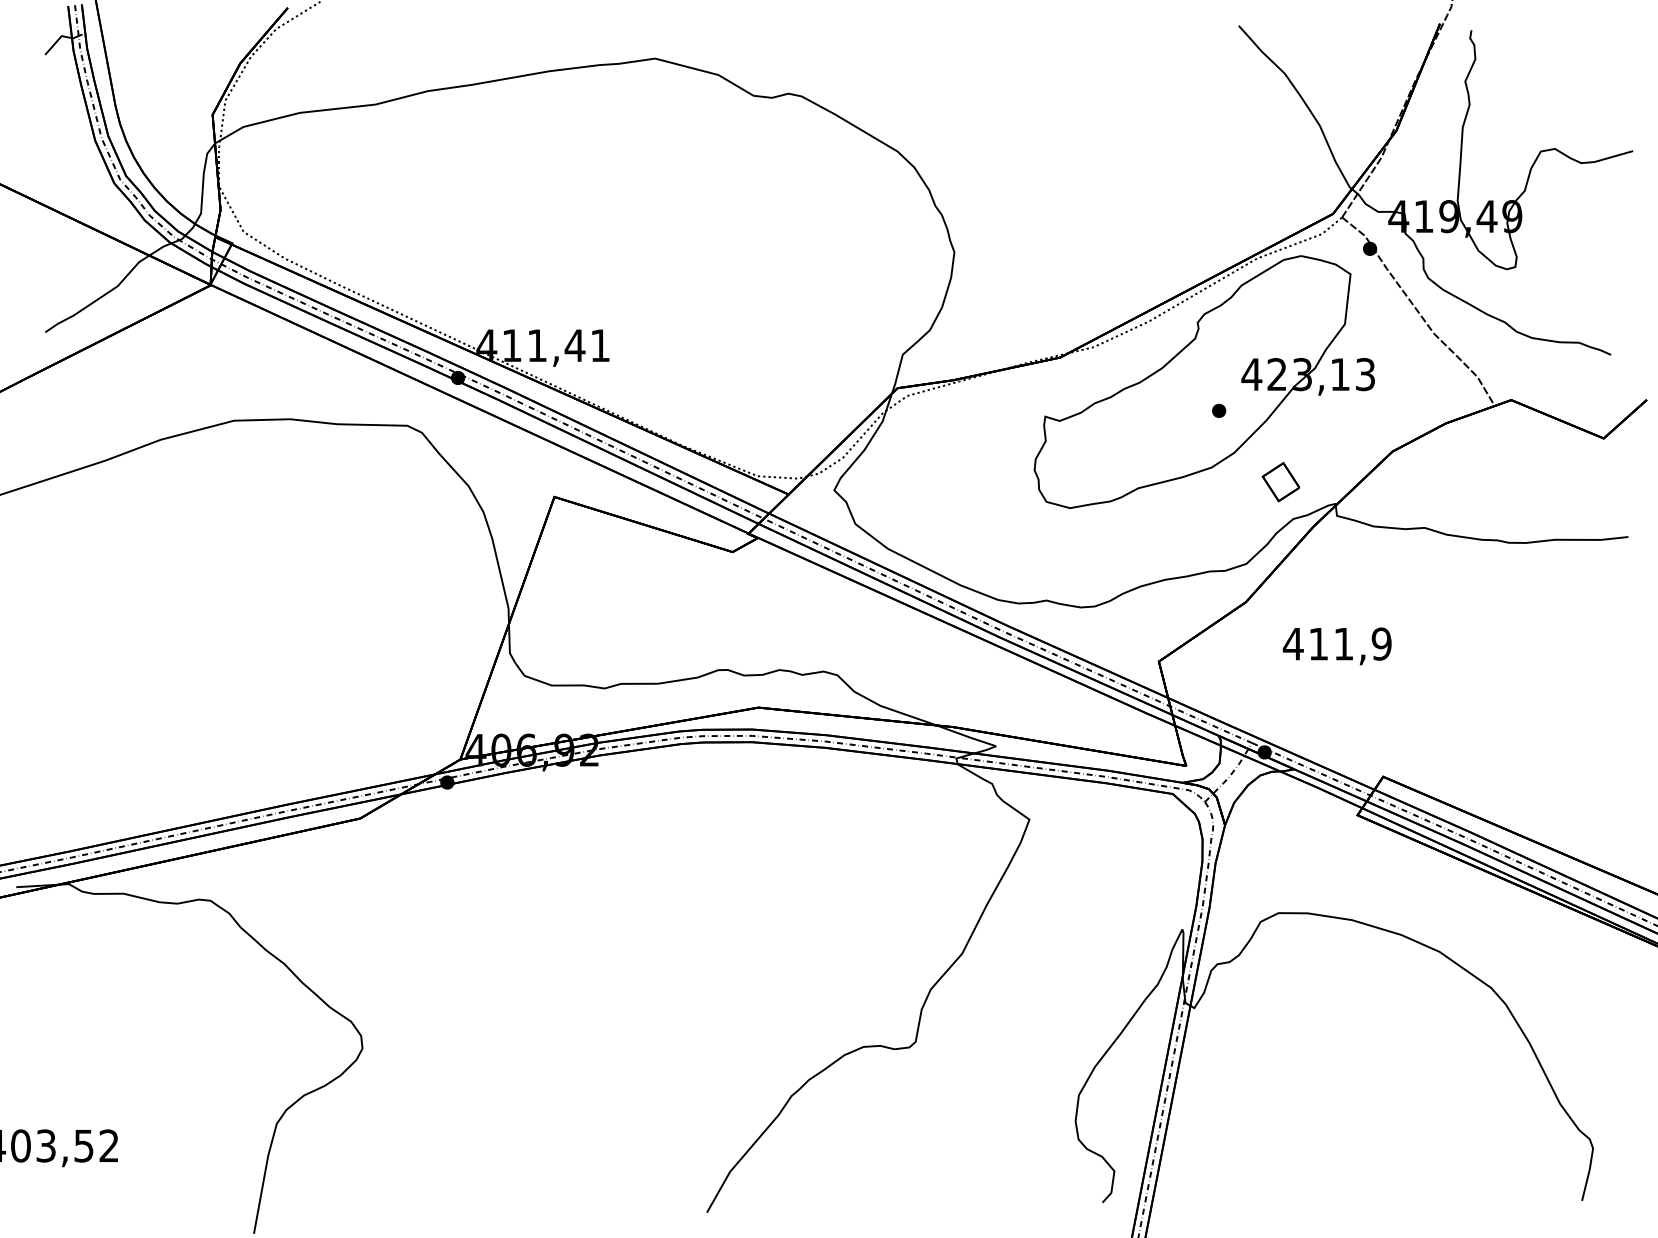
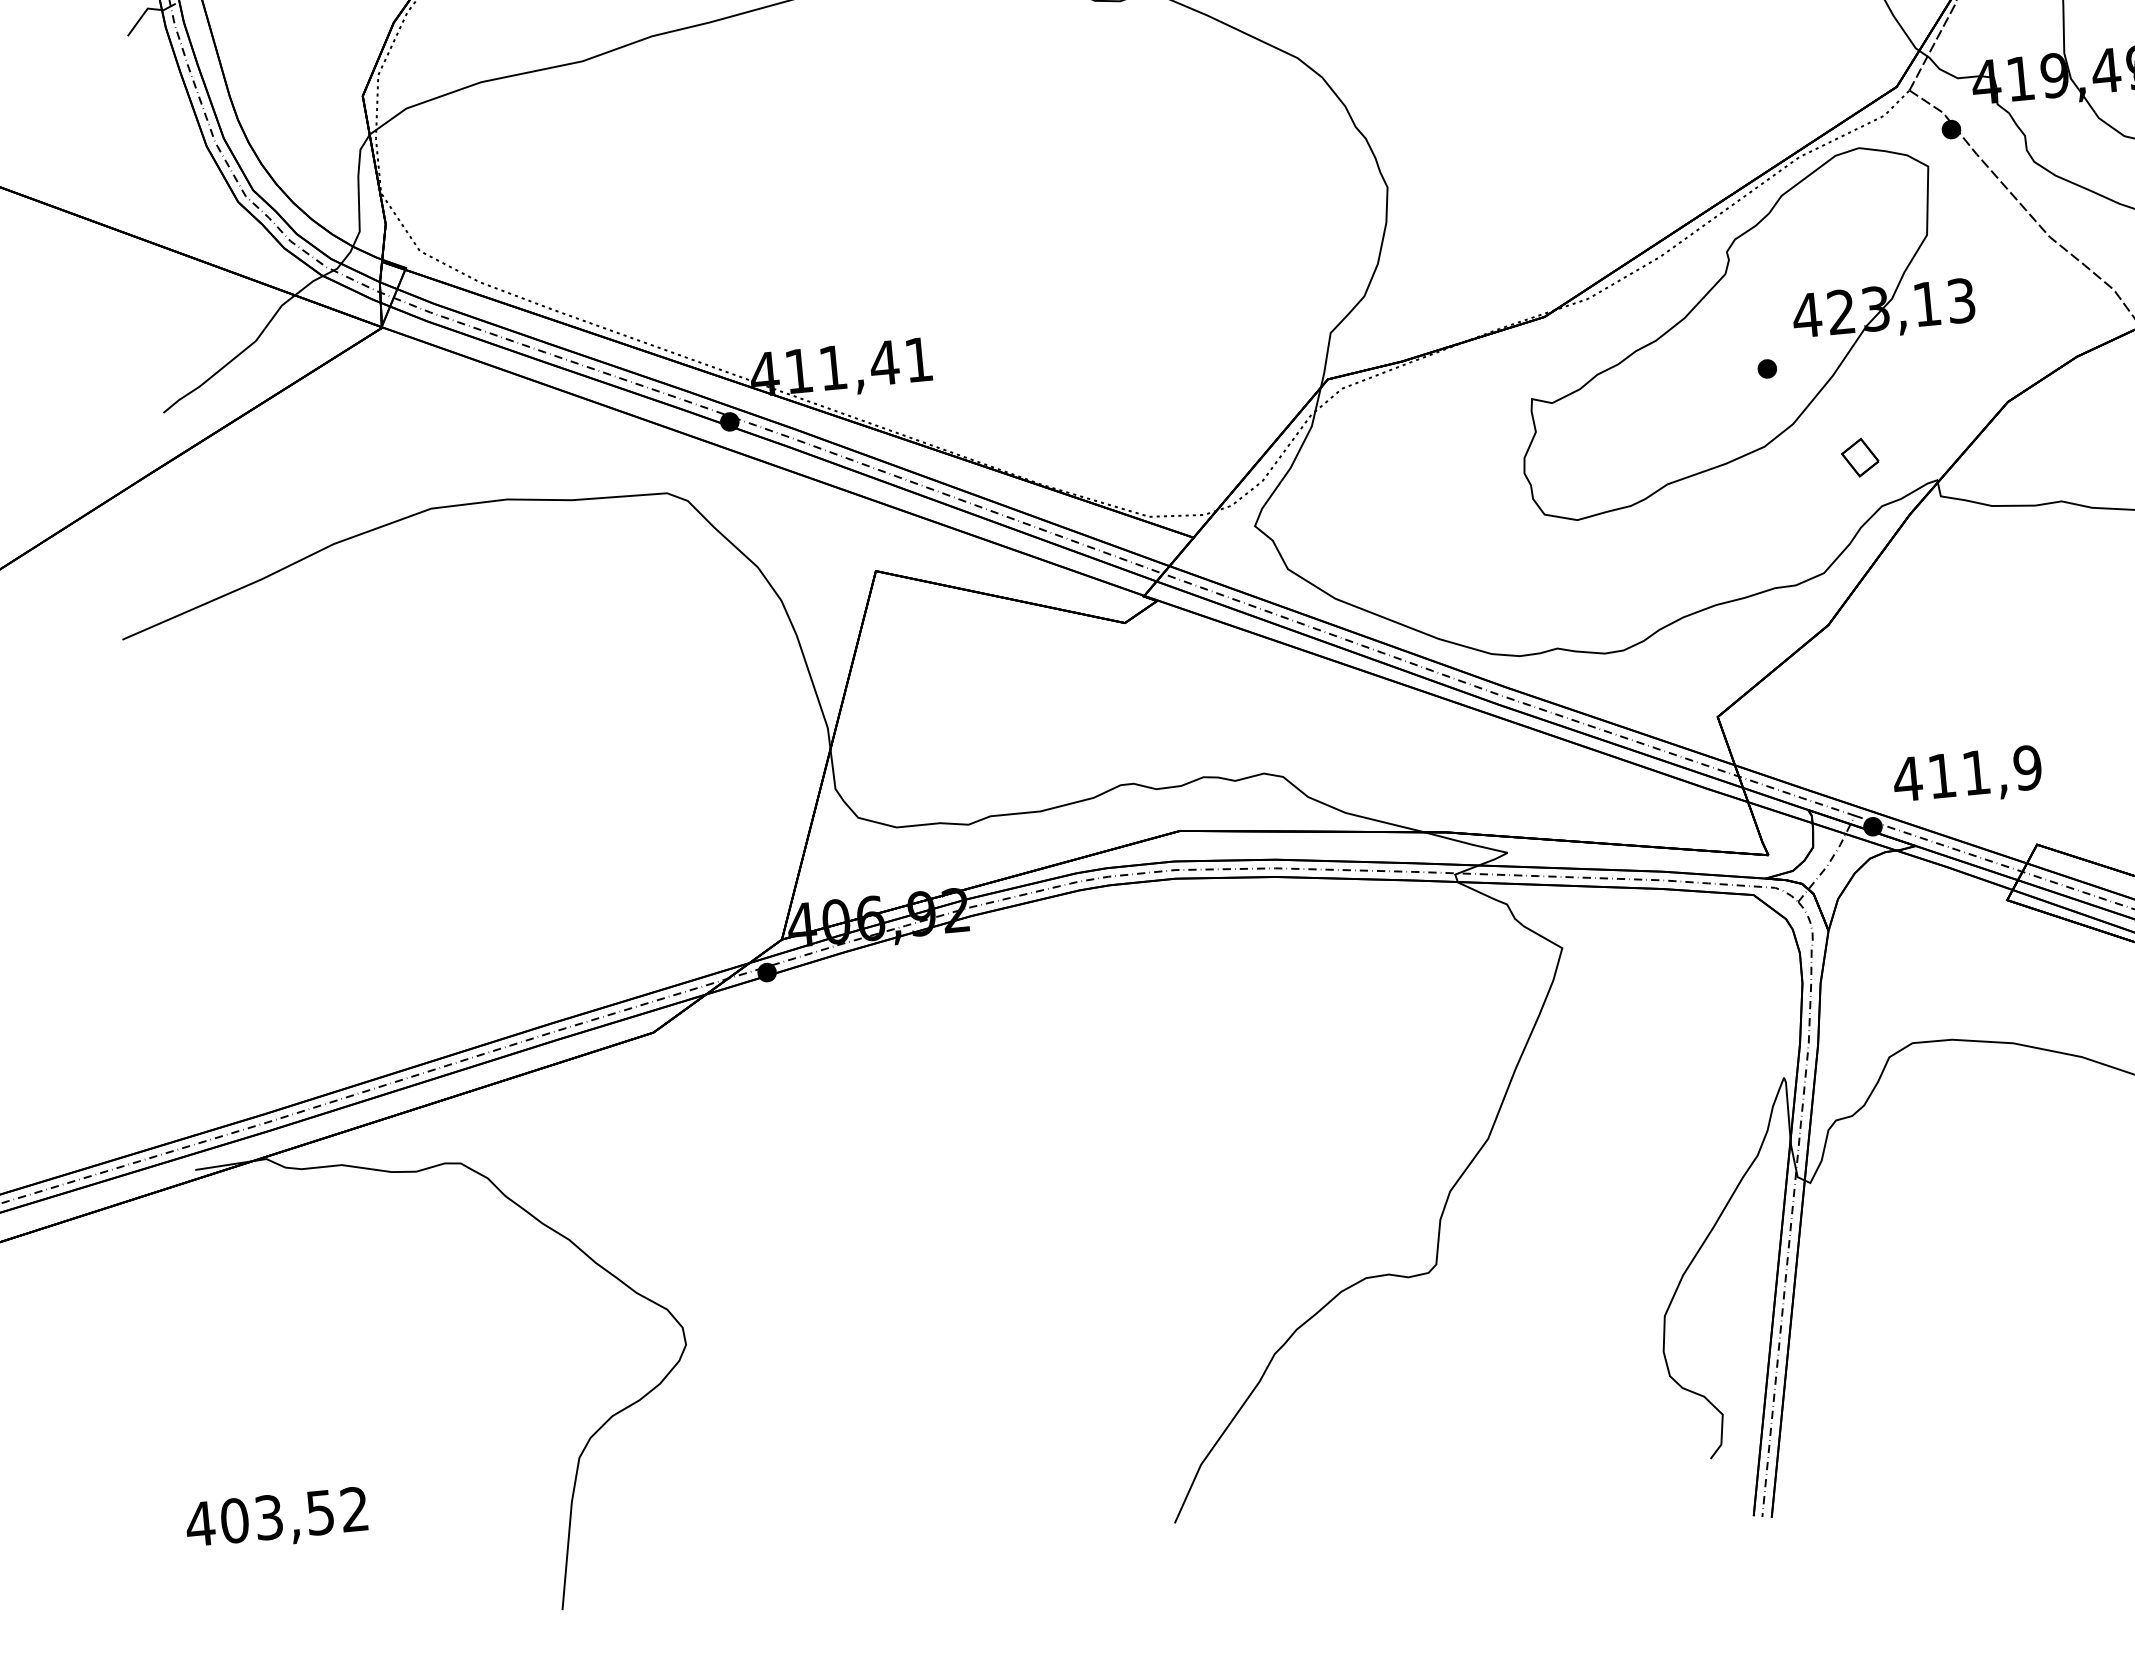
part: (1280, 481) -> (1859, 456), size x0.71
text: (1336, 646) -> (1966, 776), moved

